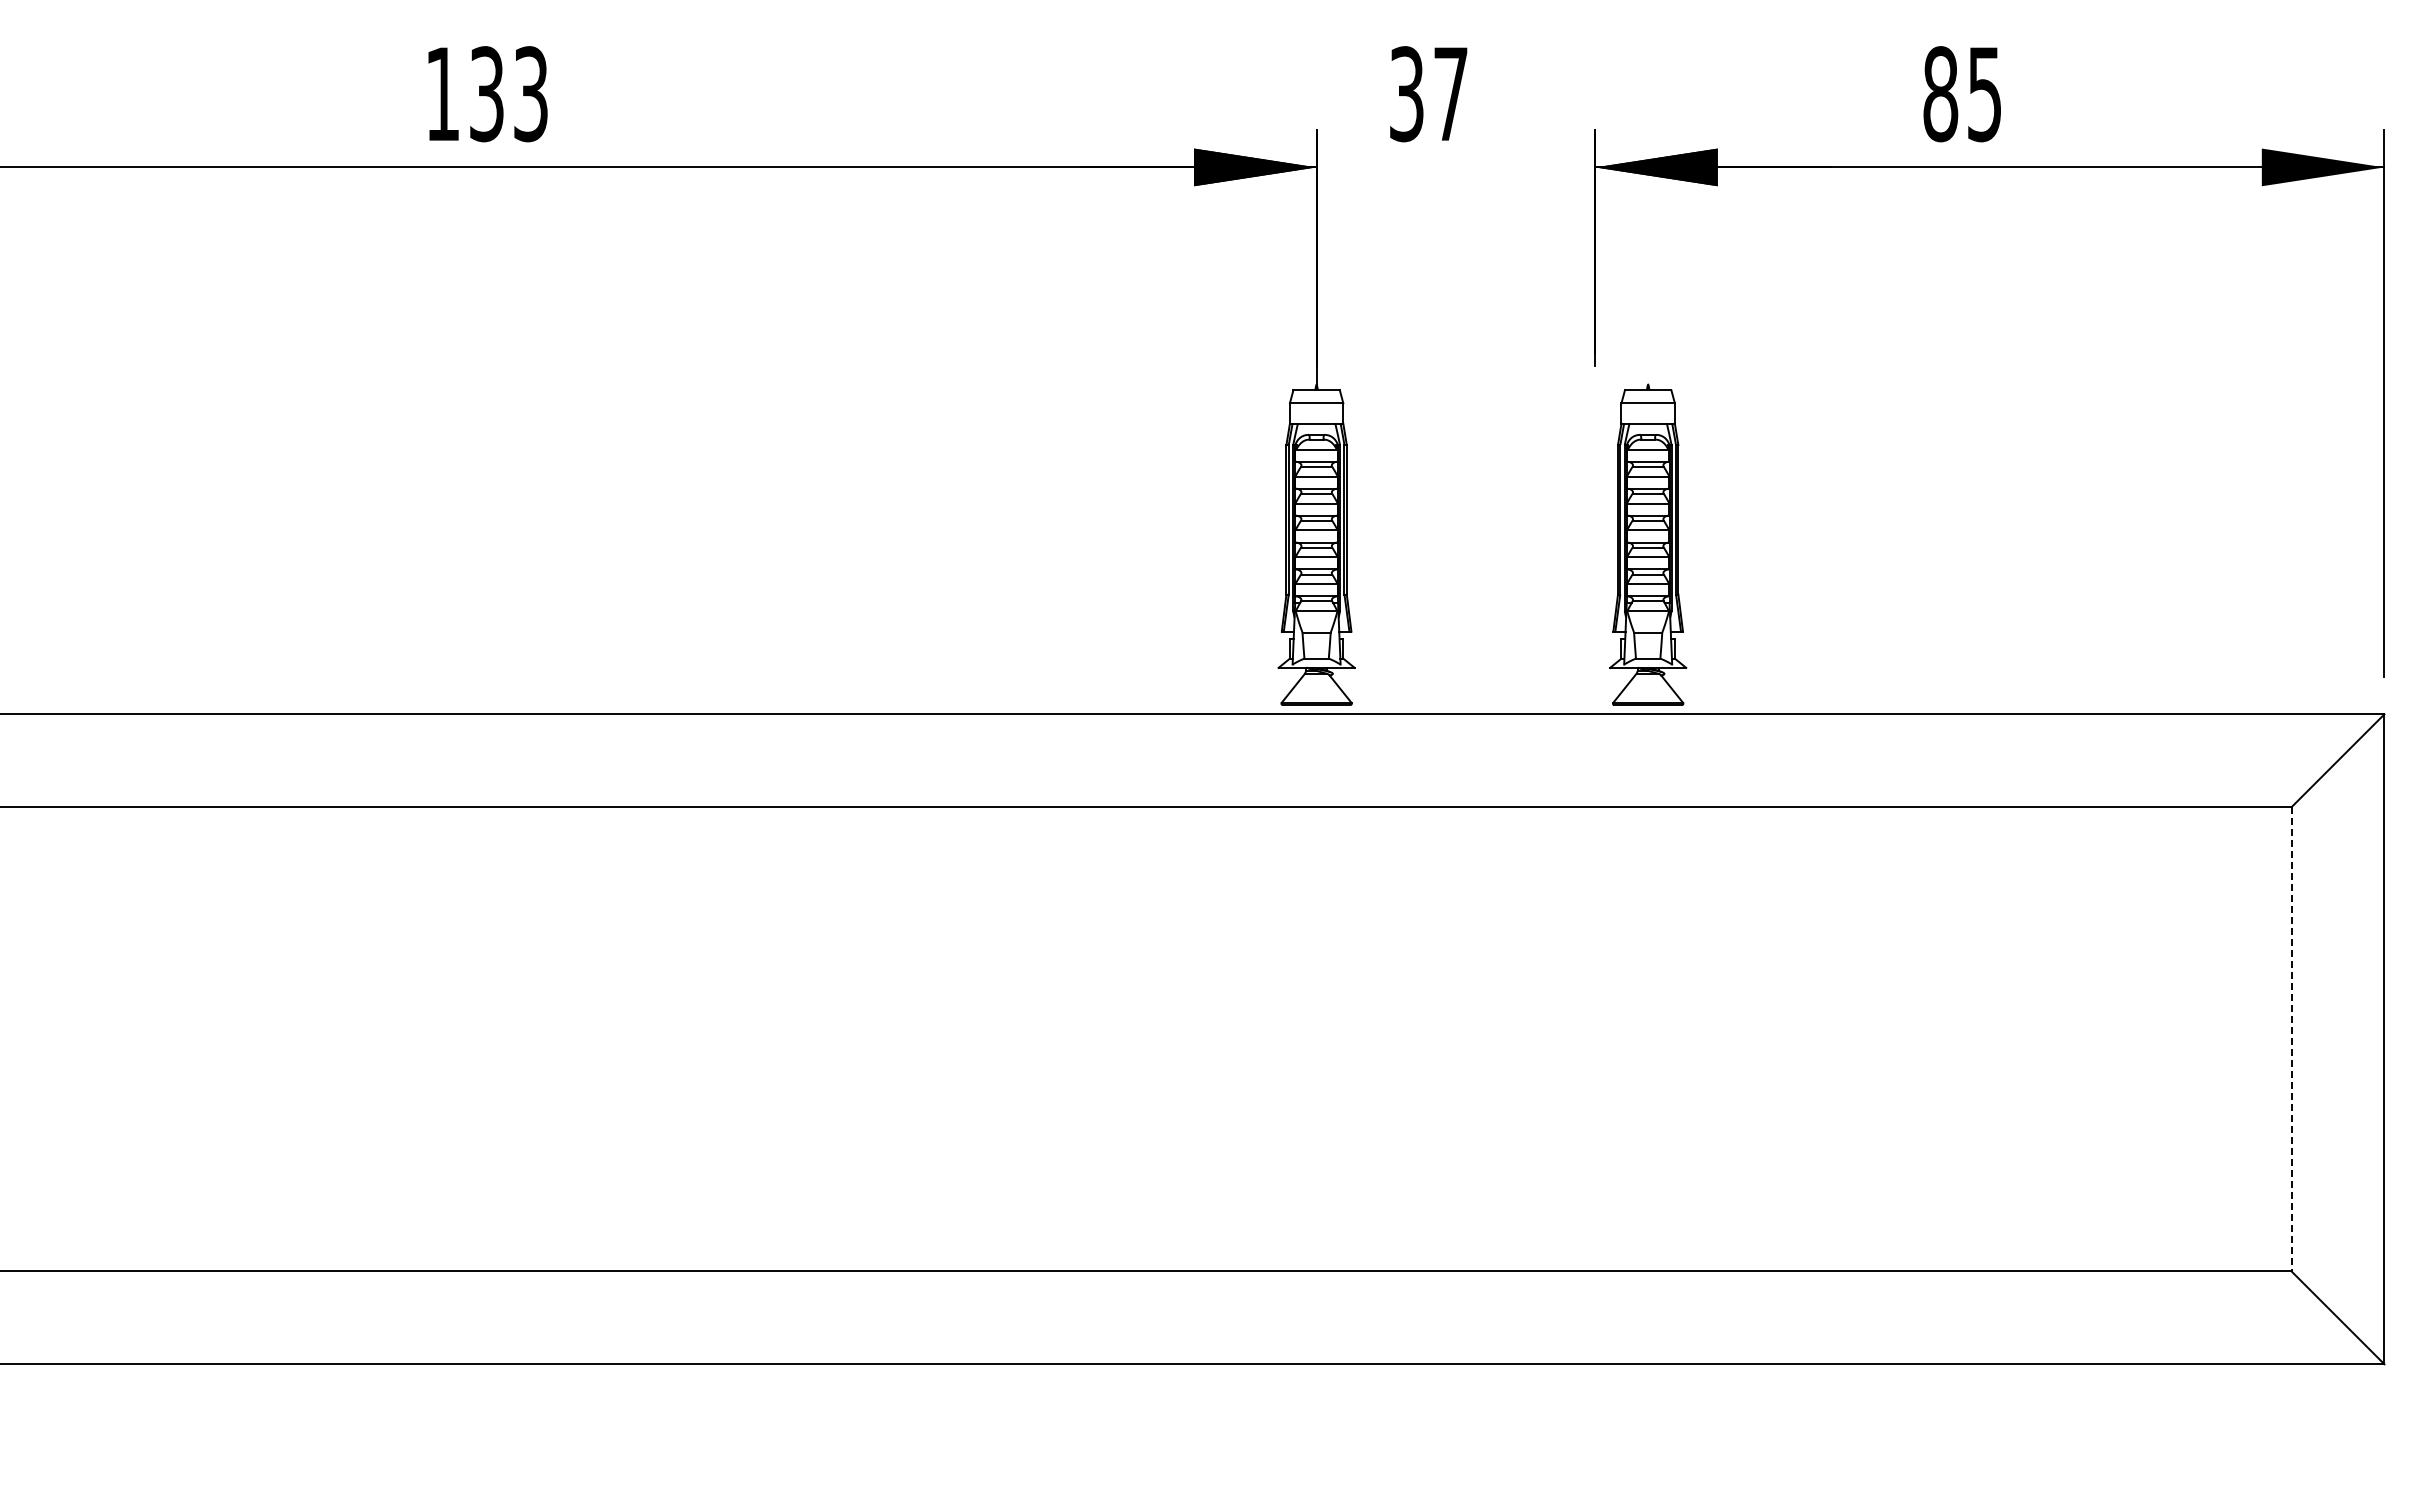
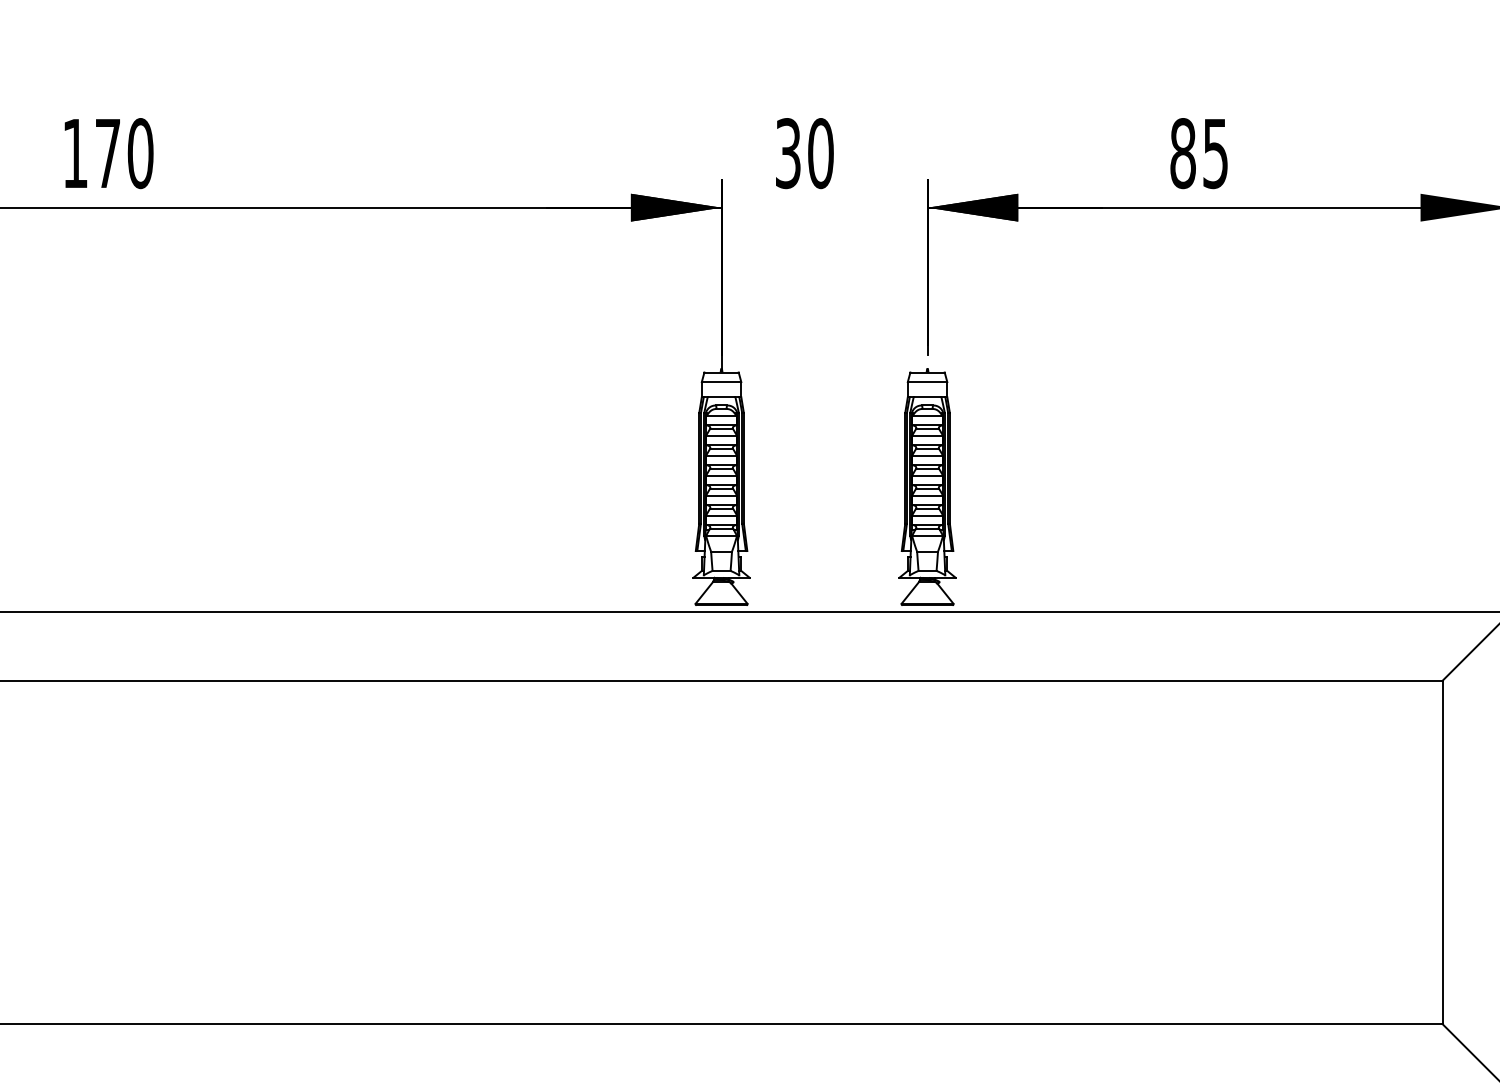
text: (509, 94) -> (124, 153), 133 -> 170
text: (1450, 94) -> (820, 153), 37 -> 30
part: (1648, 544) -> (927, 486), moved
line: (2291, 1039) -> (1442, 852), dashed -> solid

